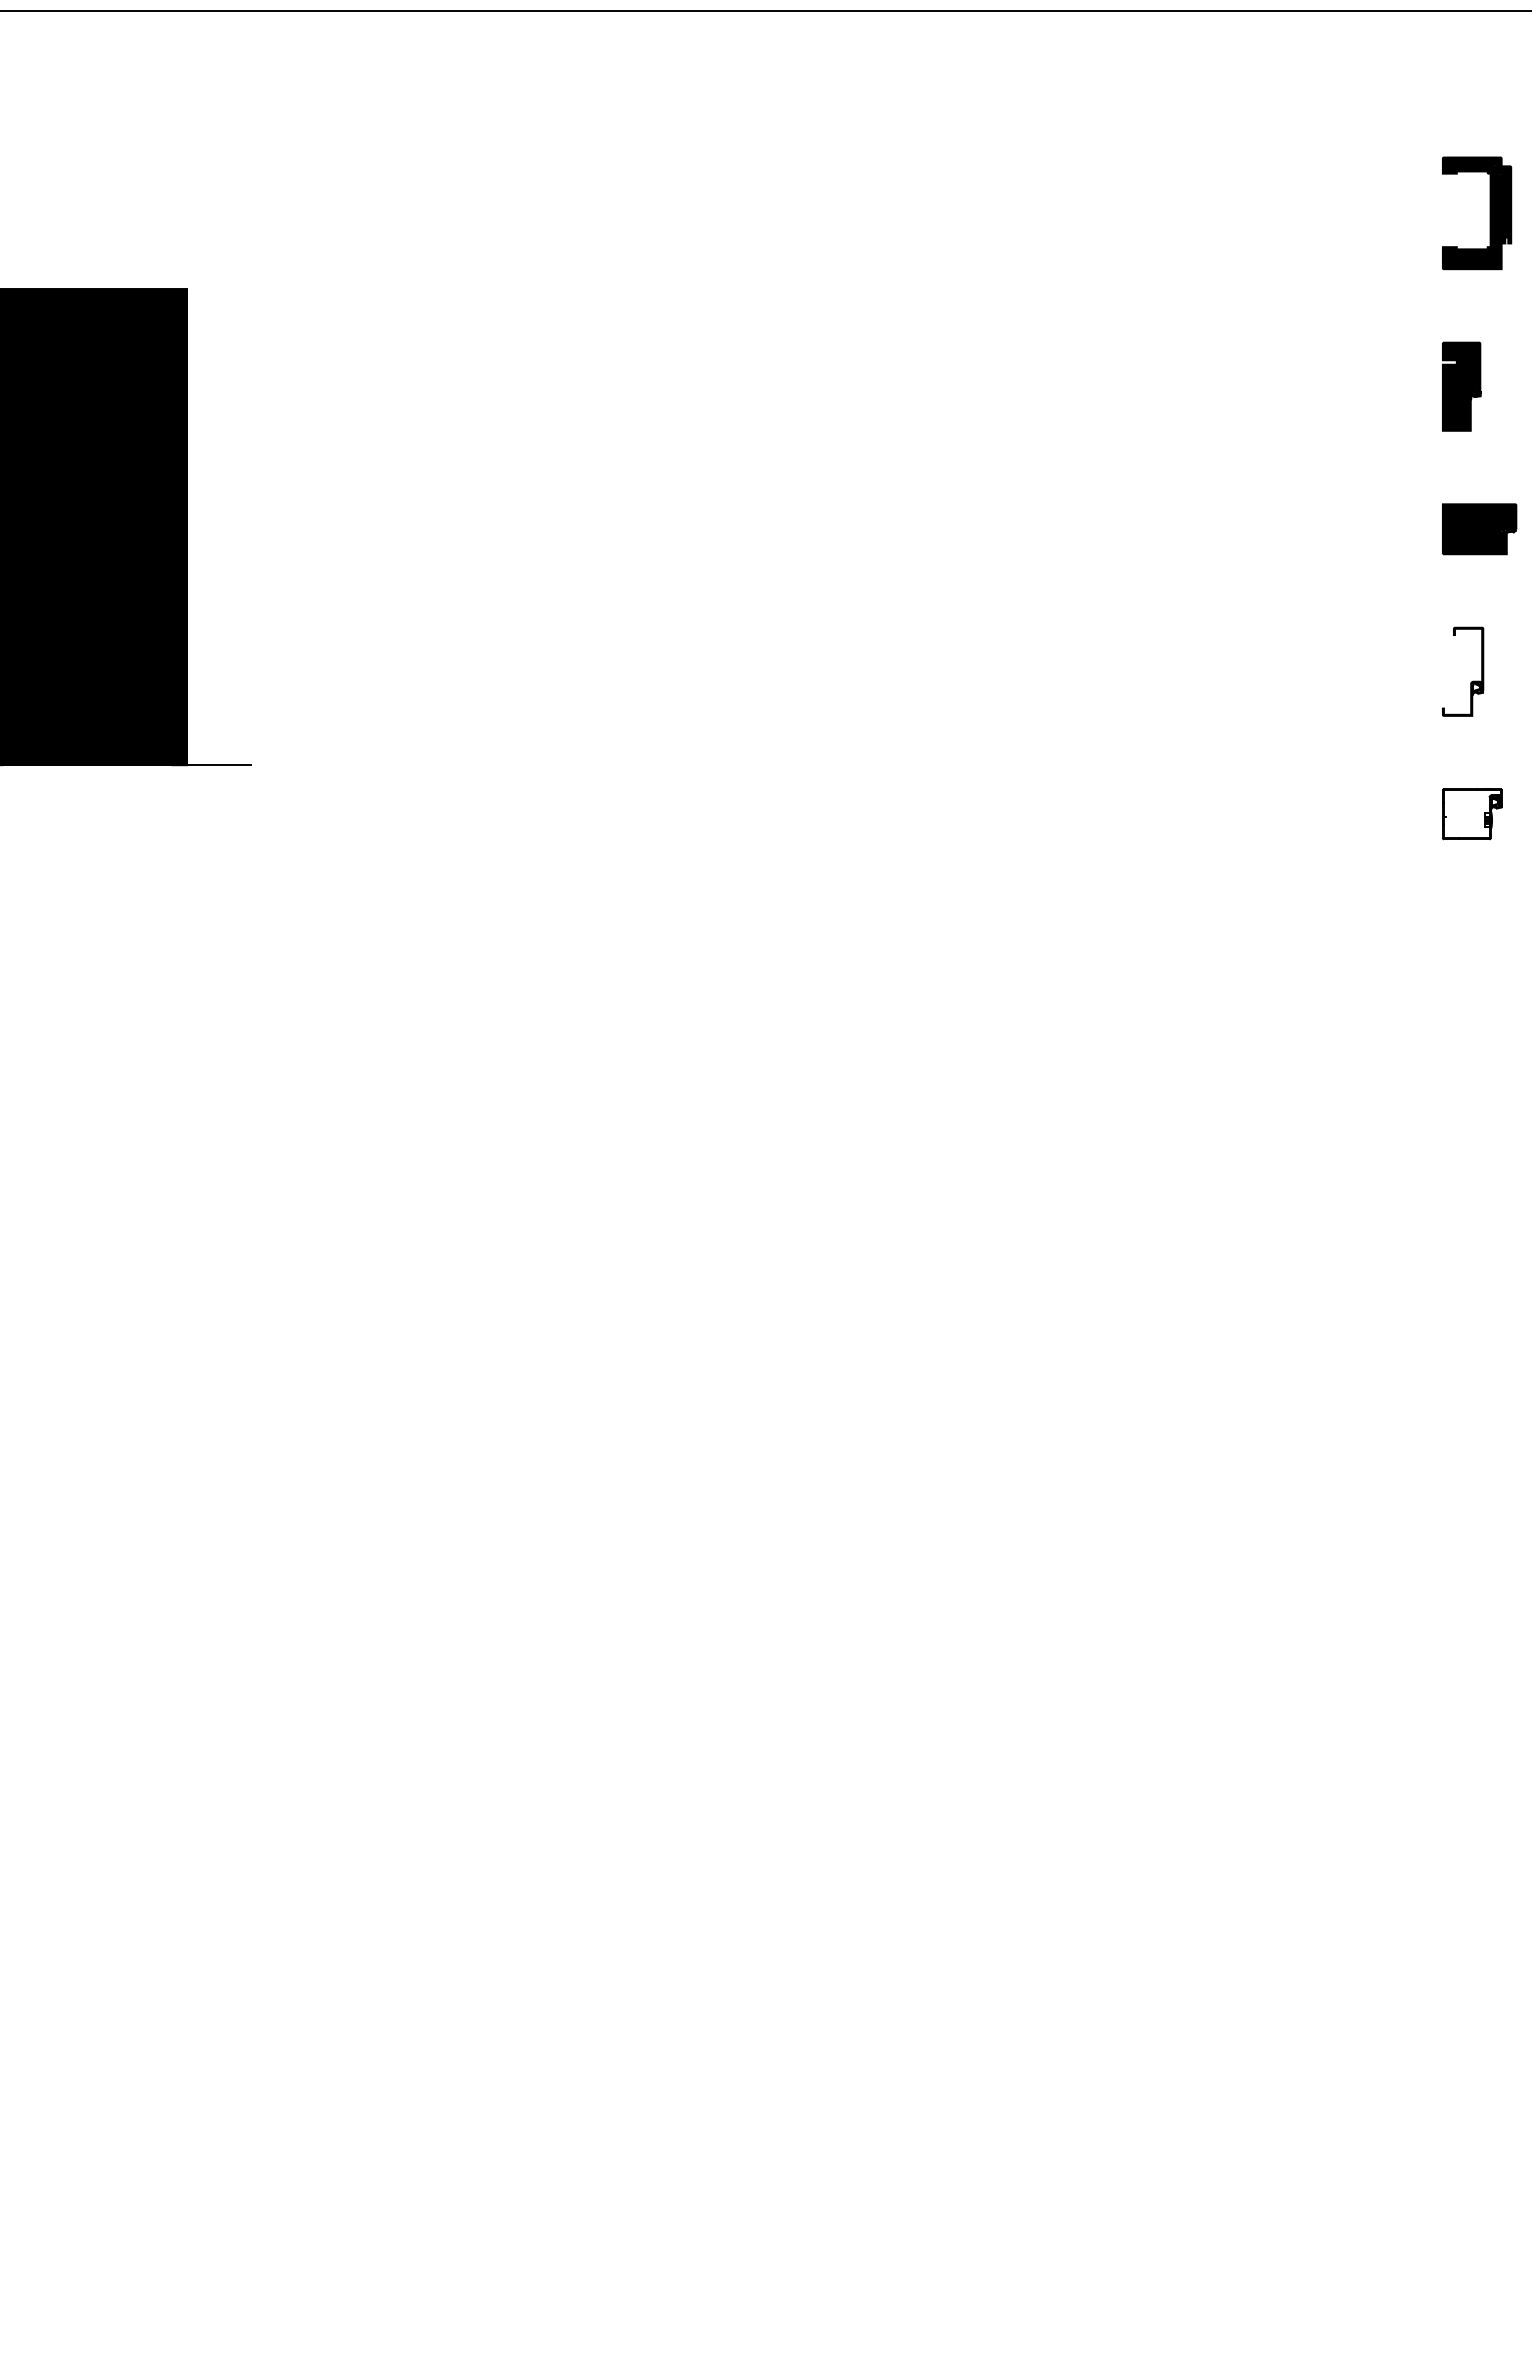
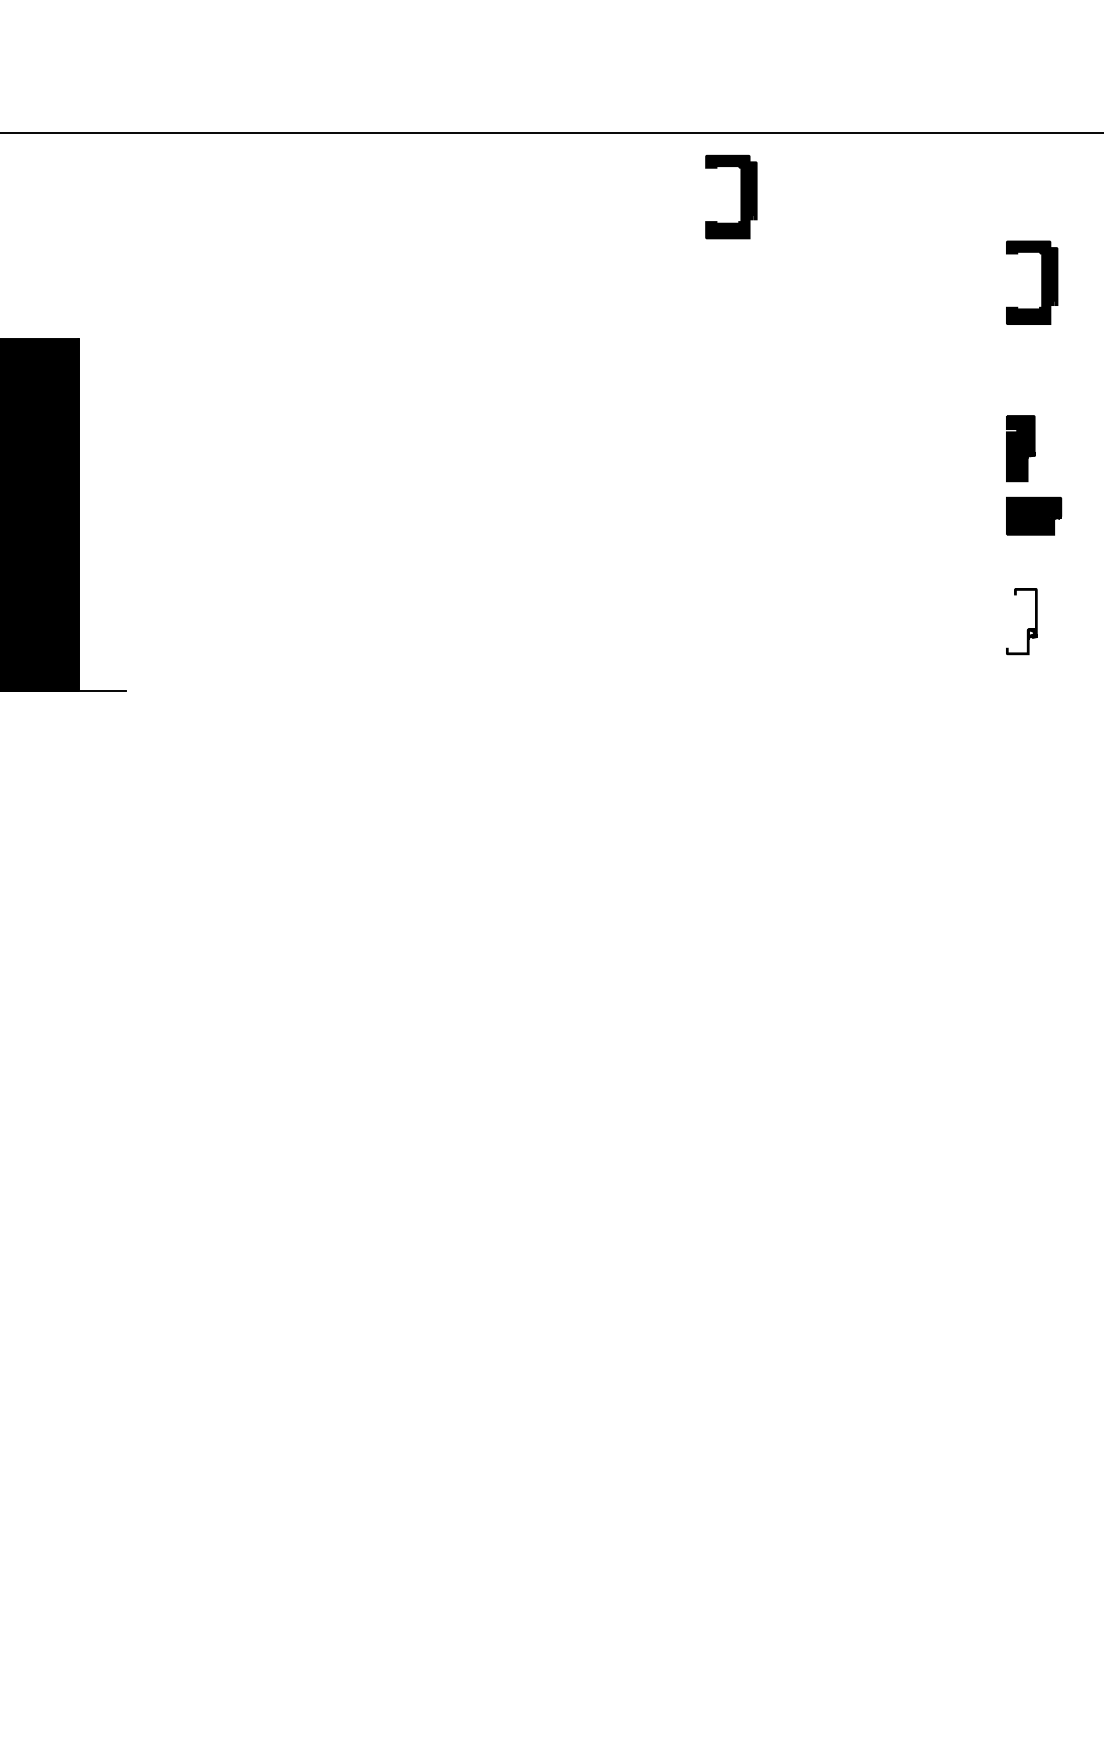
part: (1082, 97) -> (740, 197), added
part: (1461, 386) -> (1020, 448), moved
part: (1472, 814) -> (1028, 727), removed

